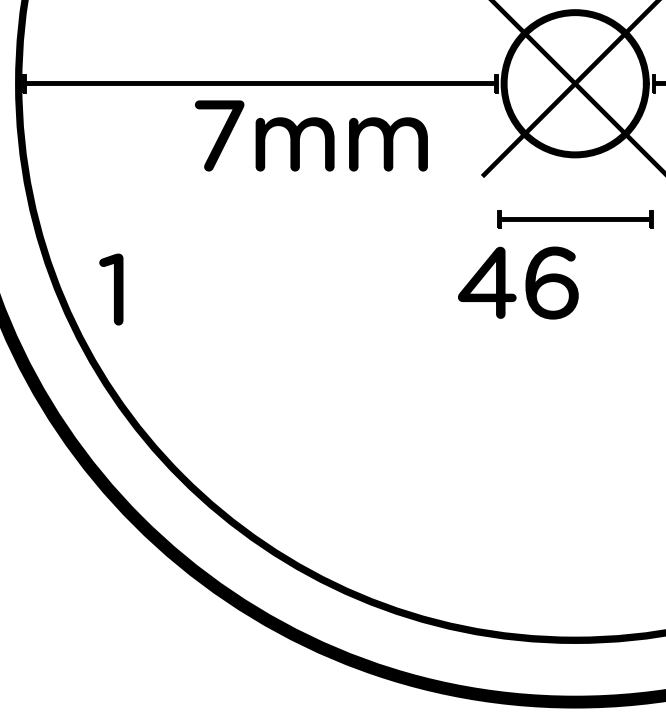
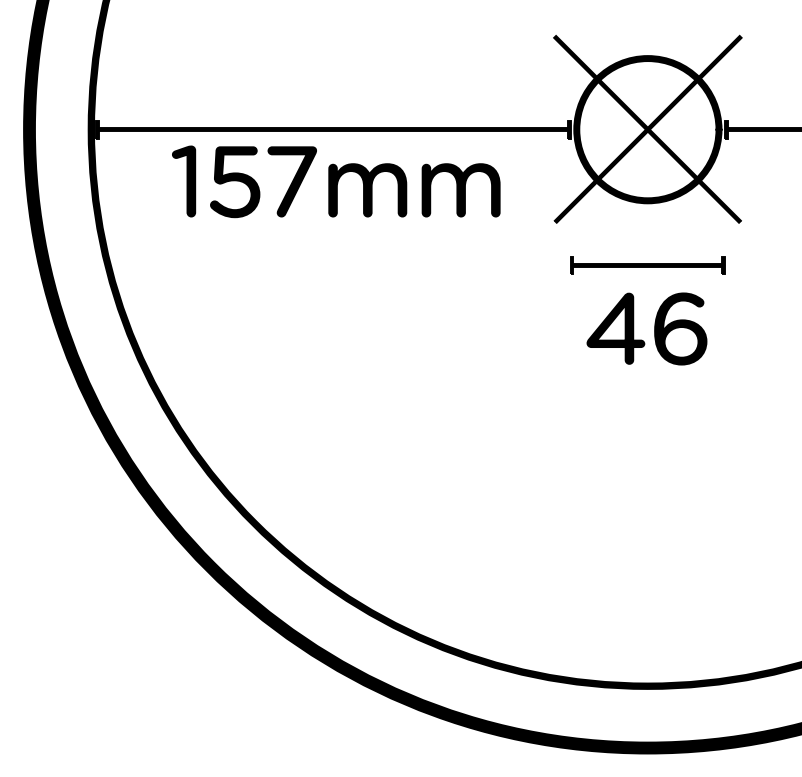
part: (162, 136) -> (235, 182), added
part: (525, 282) -> (654, 328), moved
part: (111, 289) -> (184, 181), moved

